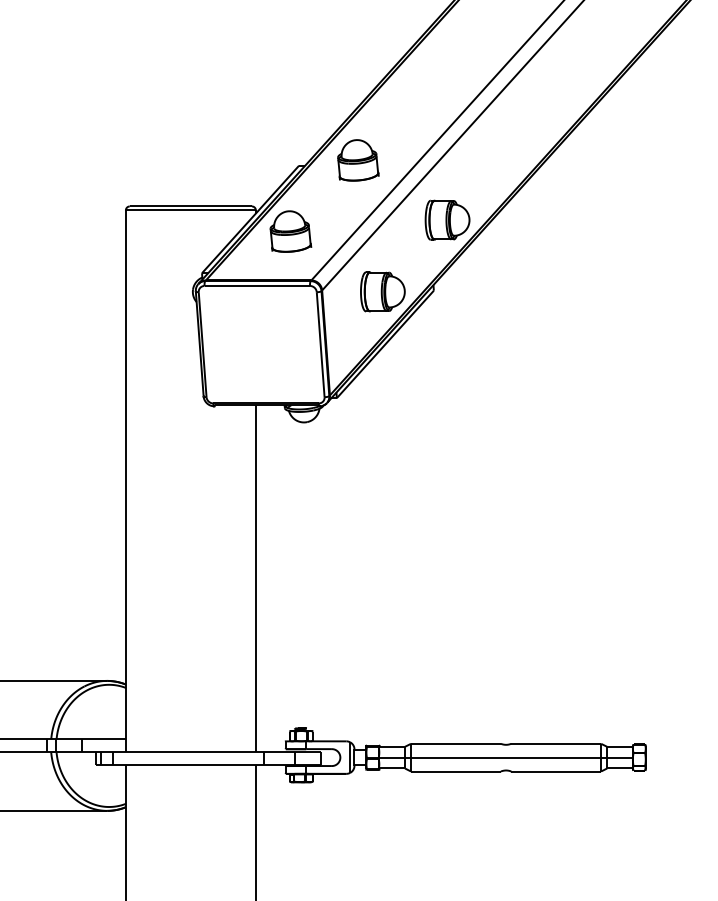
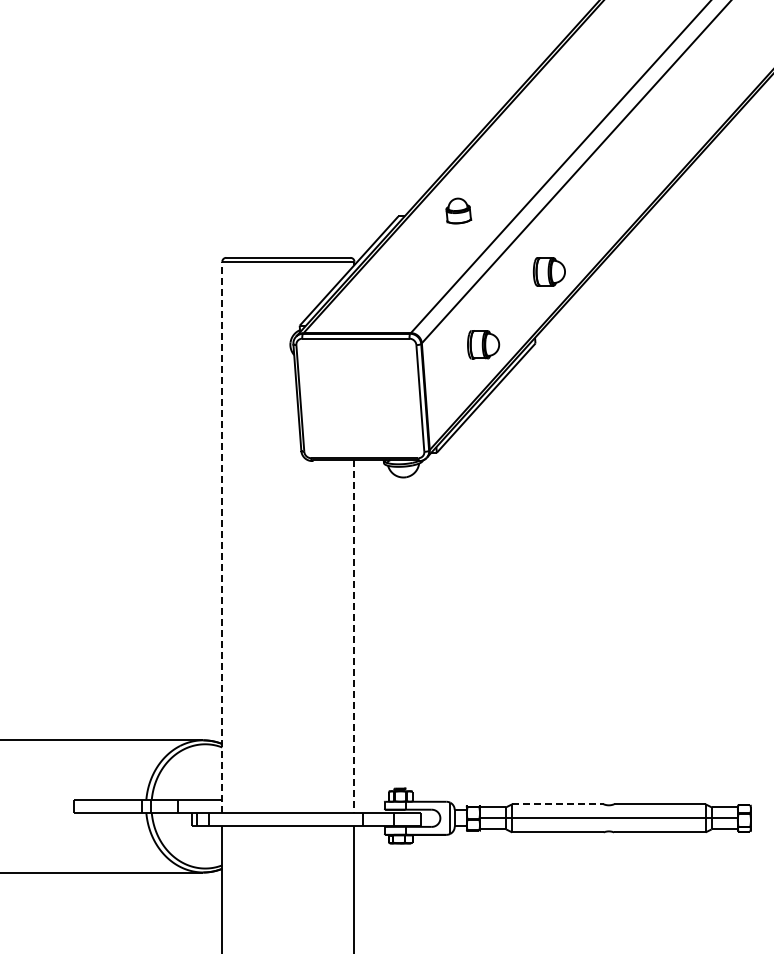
part: (358, 159) -> (458, 210), size x0.6
part: (447, 219) -> (549, 271), size x0.7
part: (290, 230) -> (389, 282), removed
part: (382, 291) -> (483, 344), size x0.7
line: (126, 481) -> (222, 537), solid -> dashed
line: (255, 579) -> (354, 637), solid -> dashed
line: (455, 744) -> (557, 804), solid -> dashed

